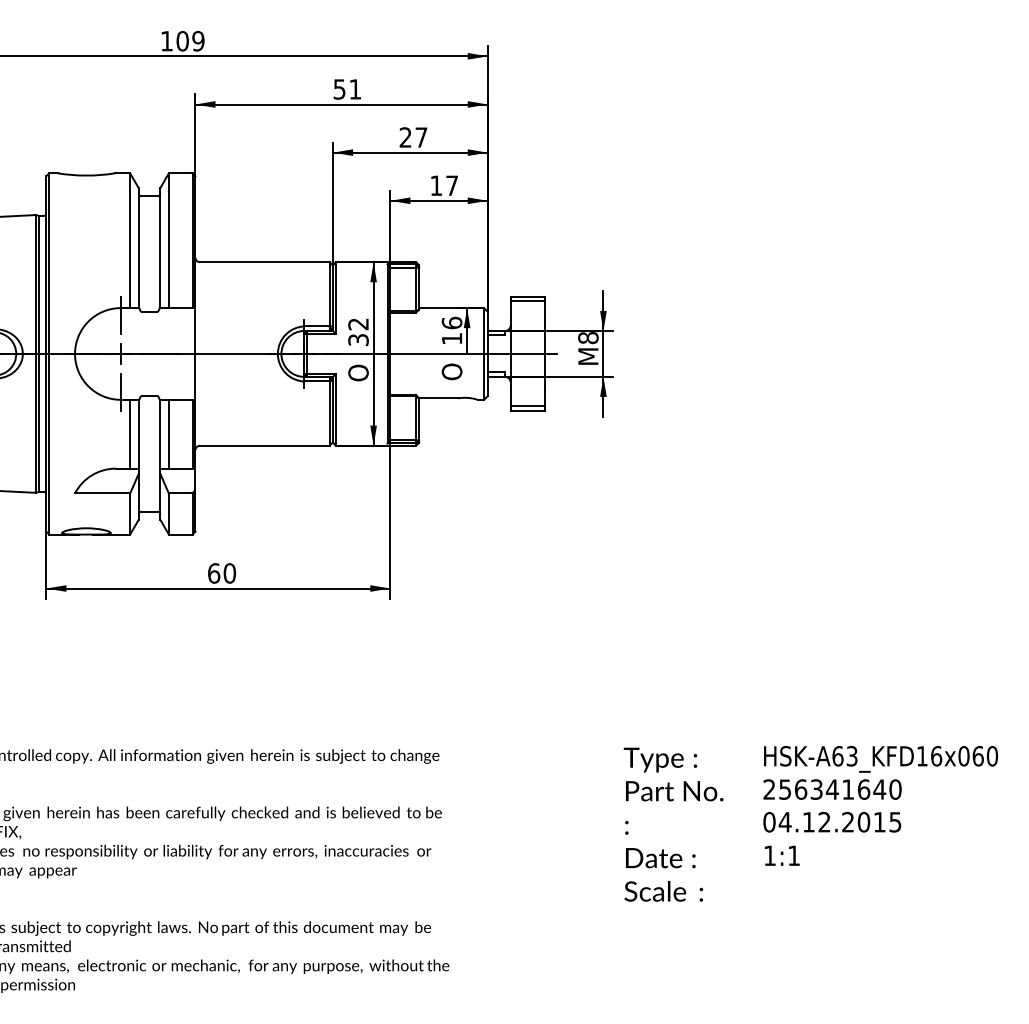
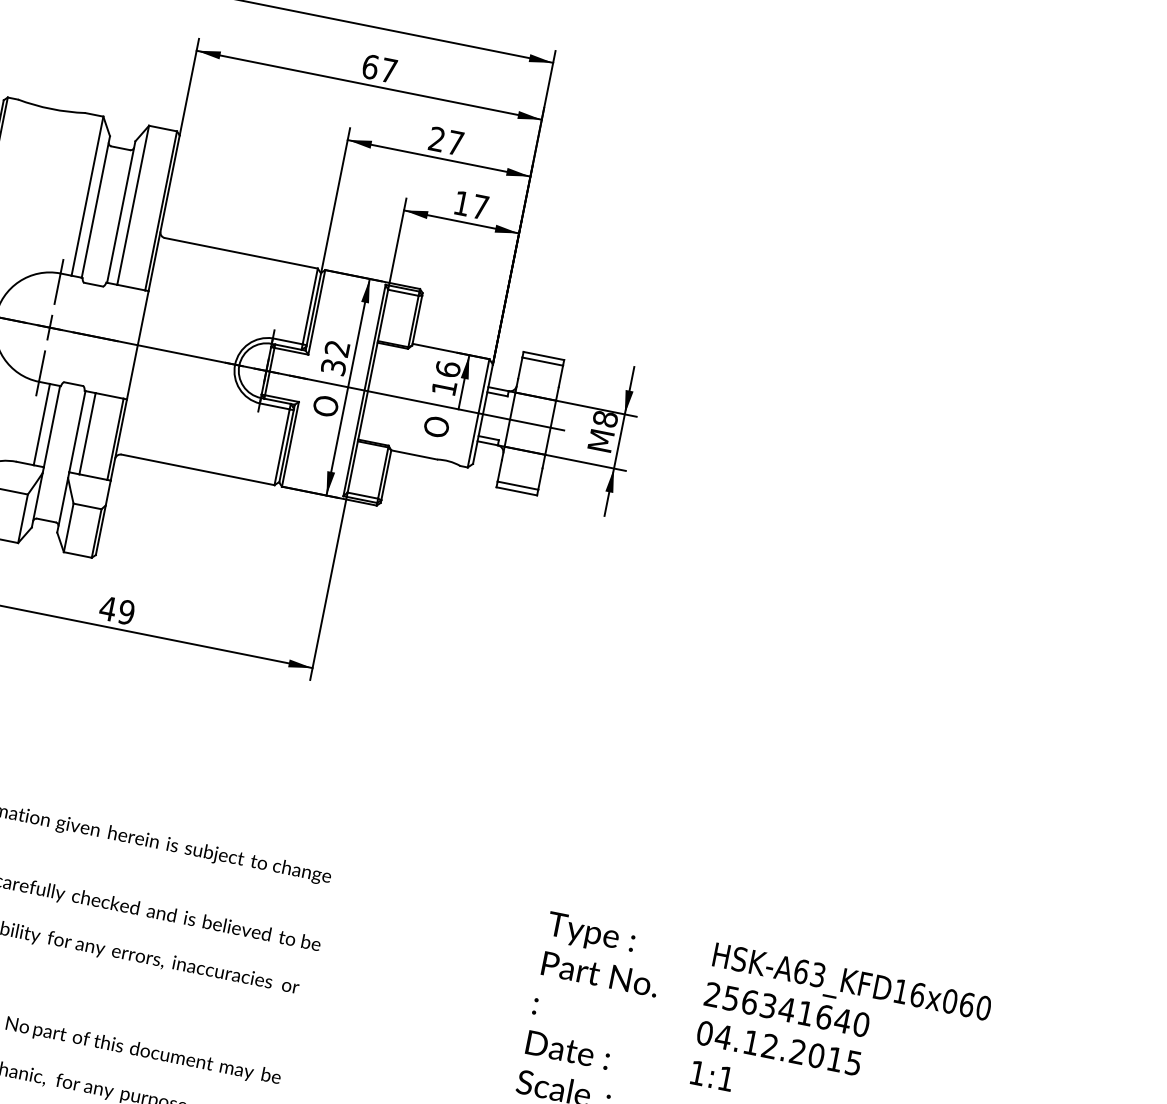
text: (347, 89) -> (379, 68), 51 -> 67
text: (221, 573) -> (116, 610), 60 -> 49

